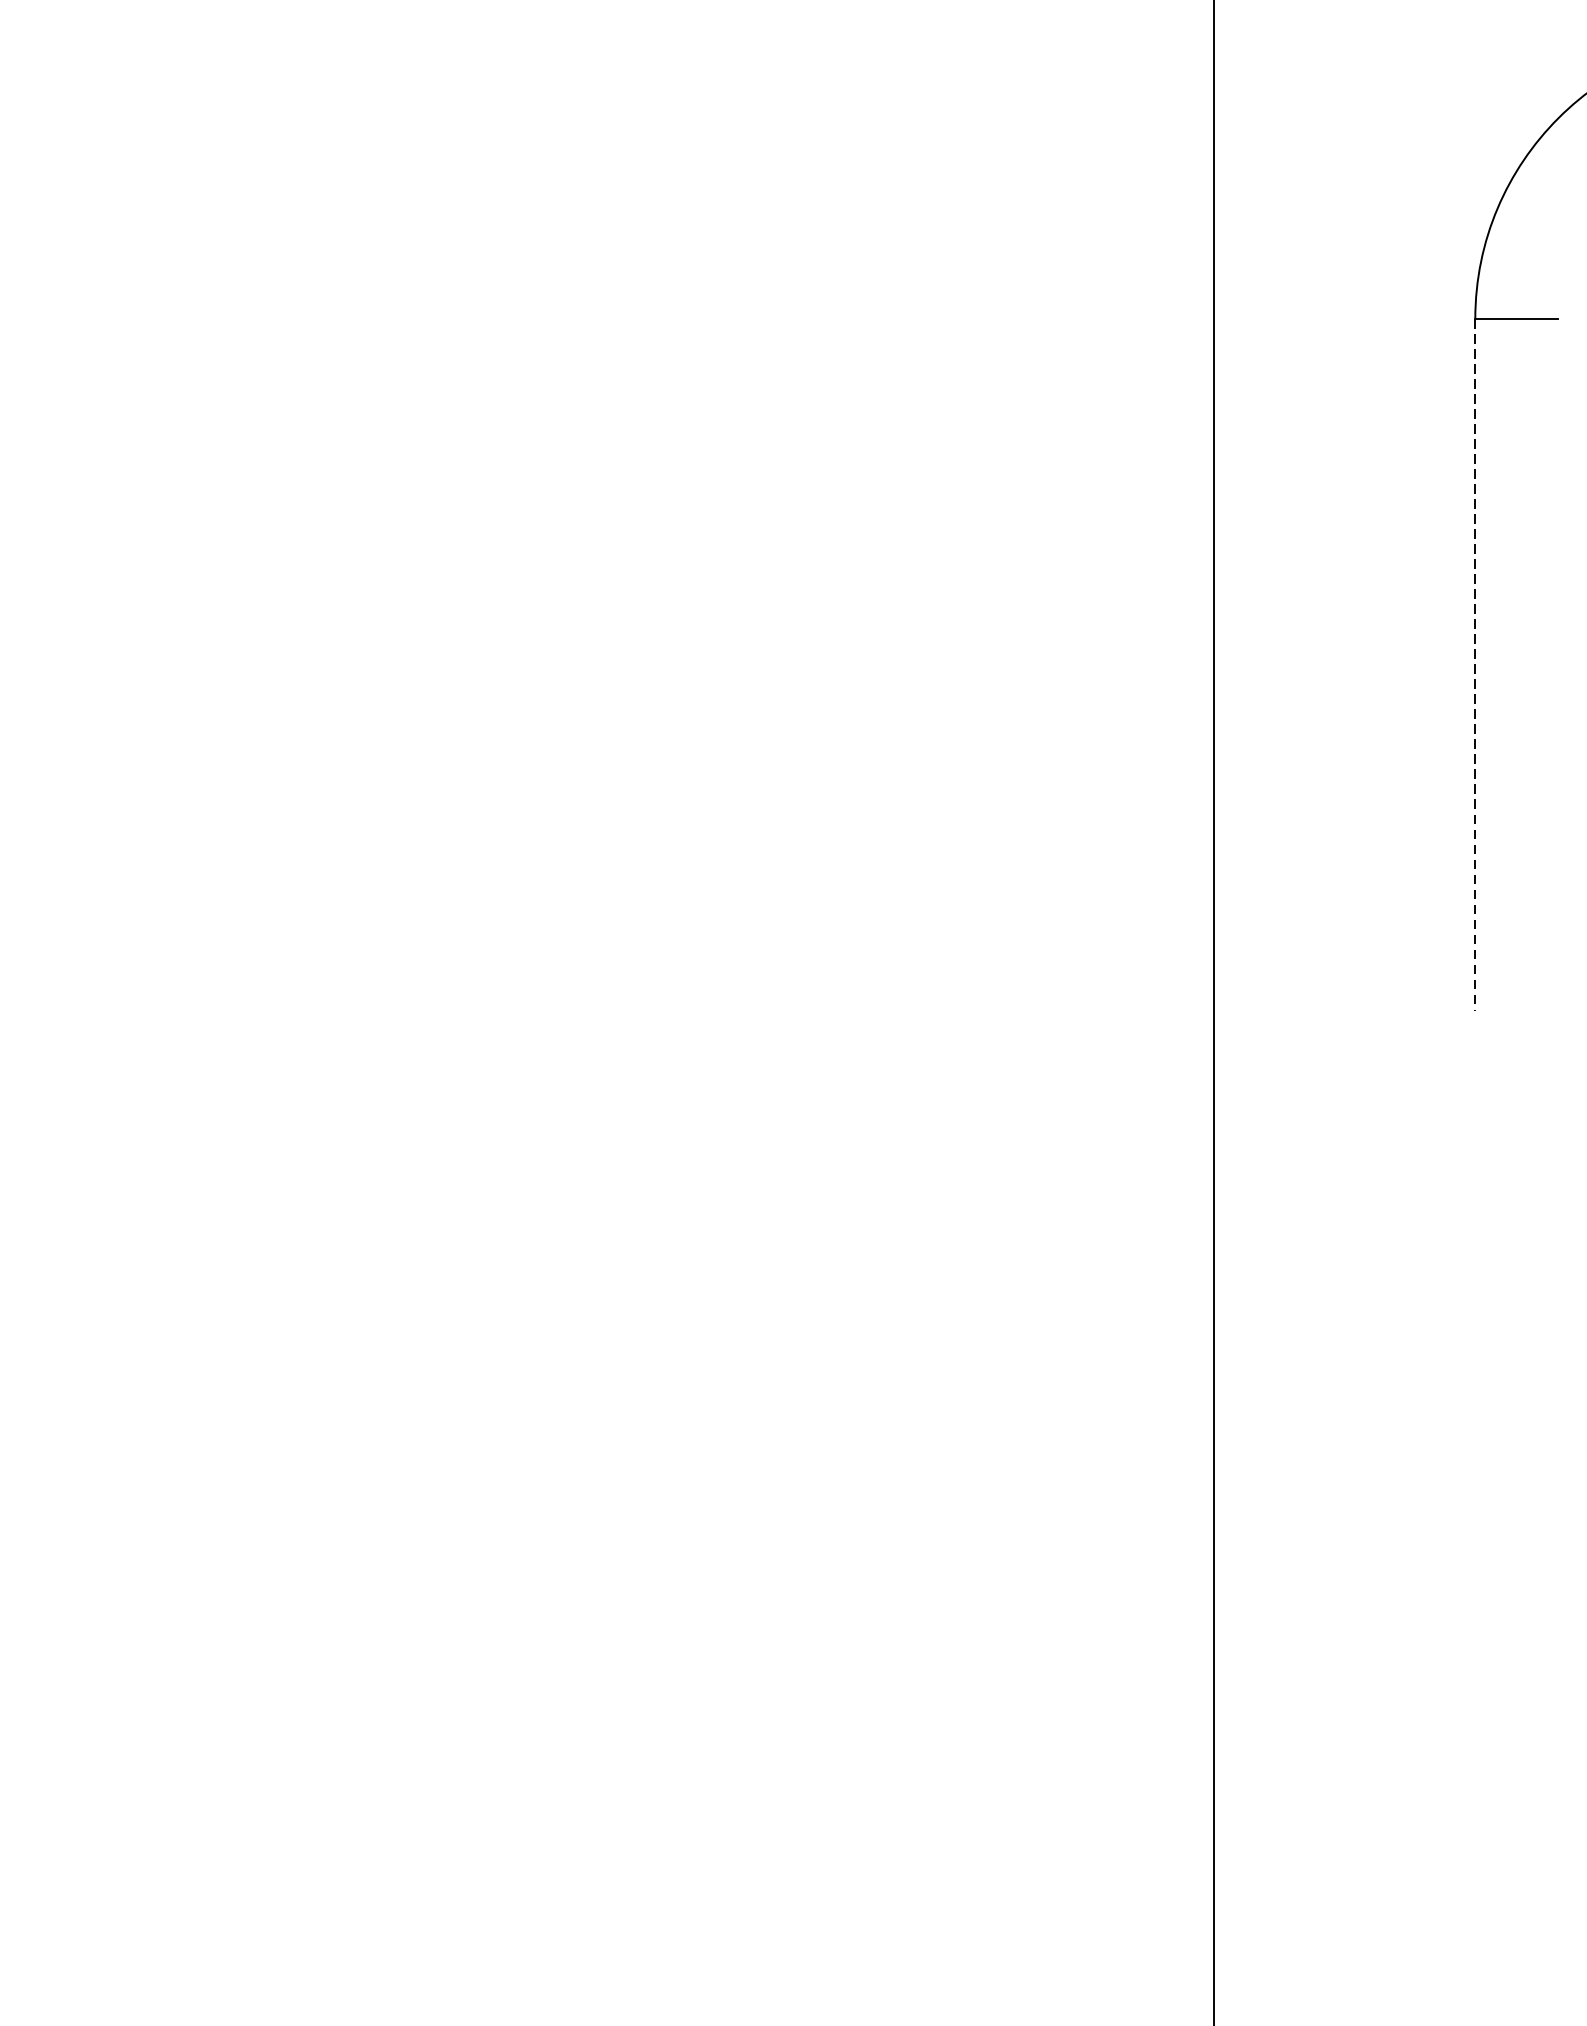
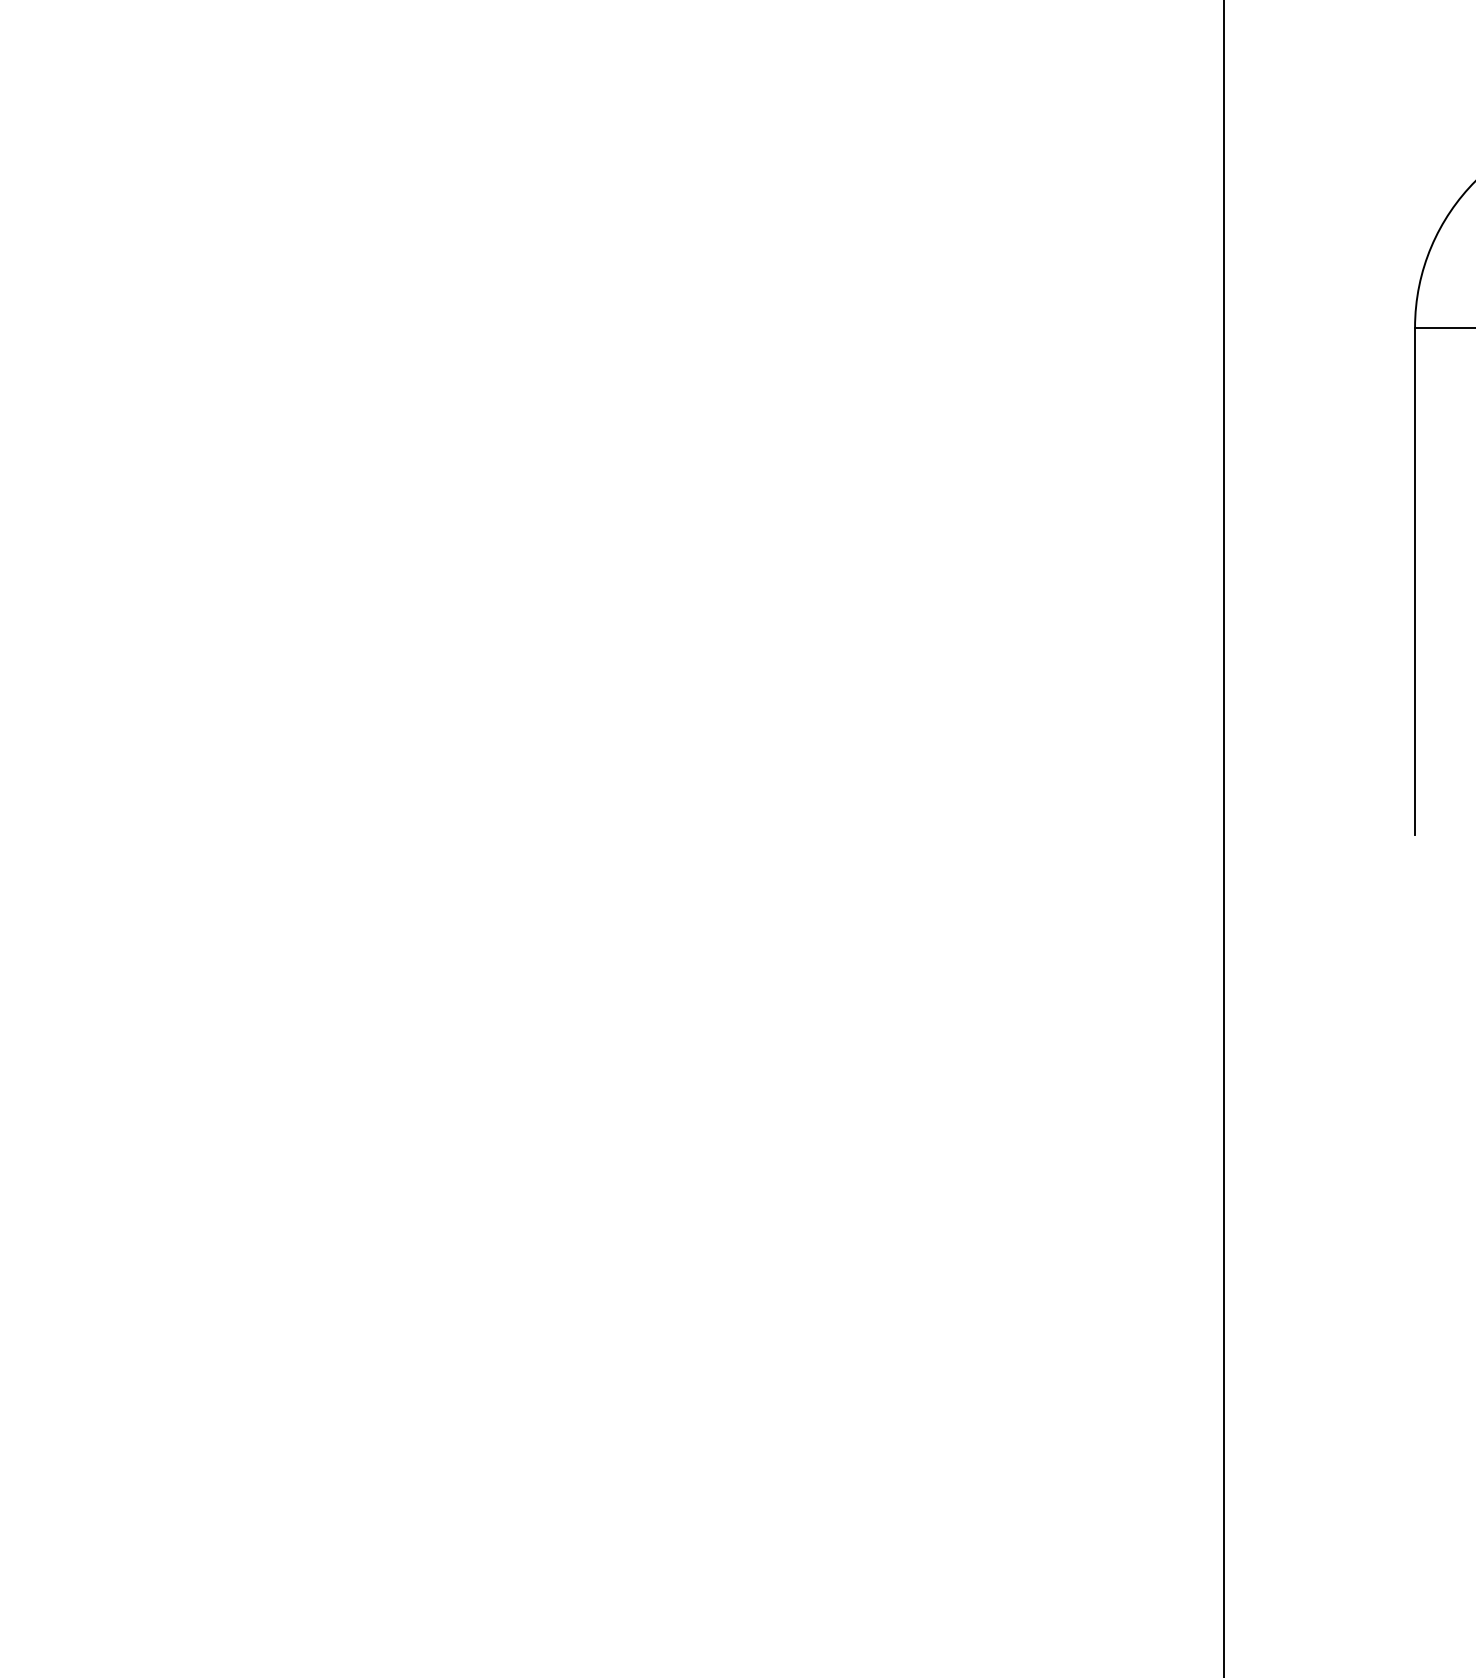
line: (1475, 665) -> (1415, 581), dashed -> solid

